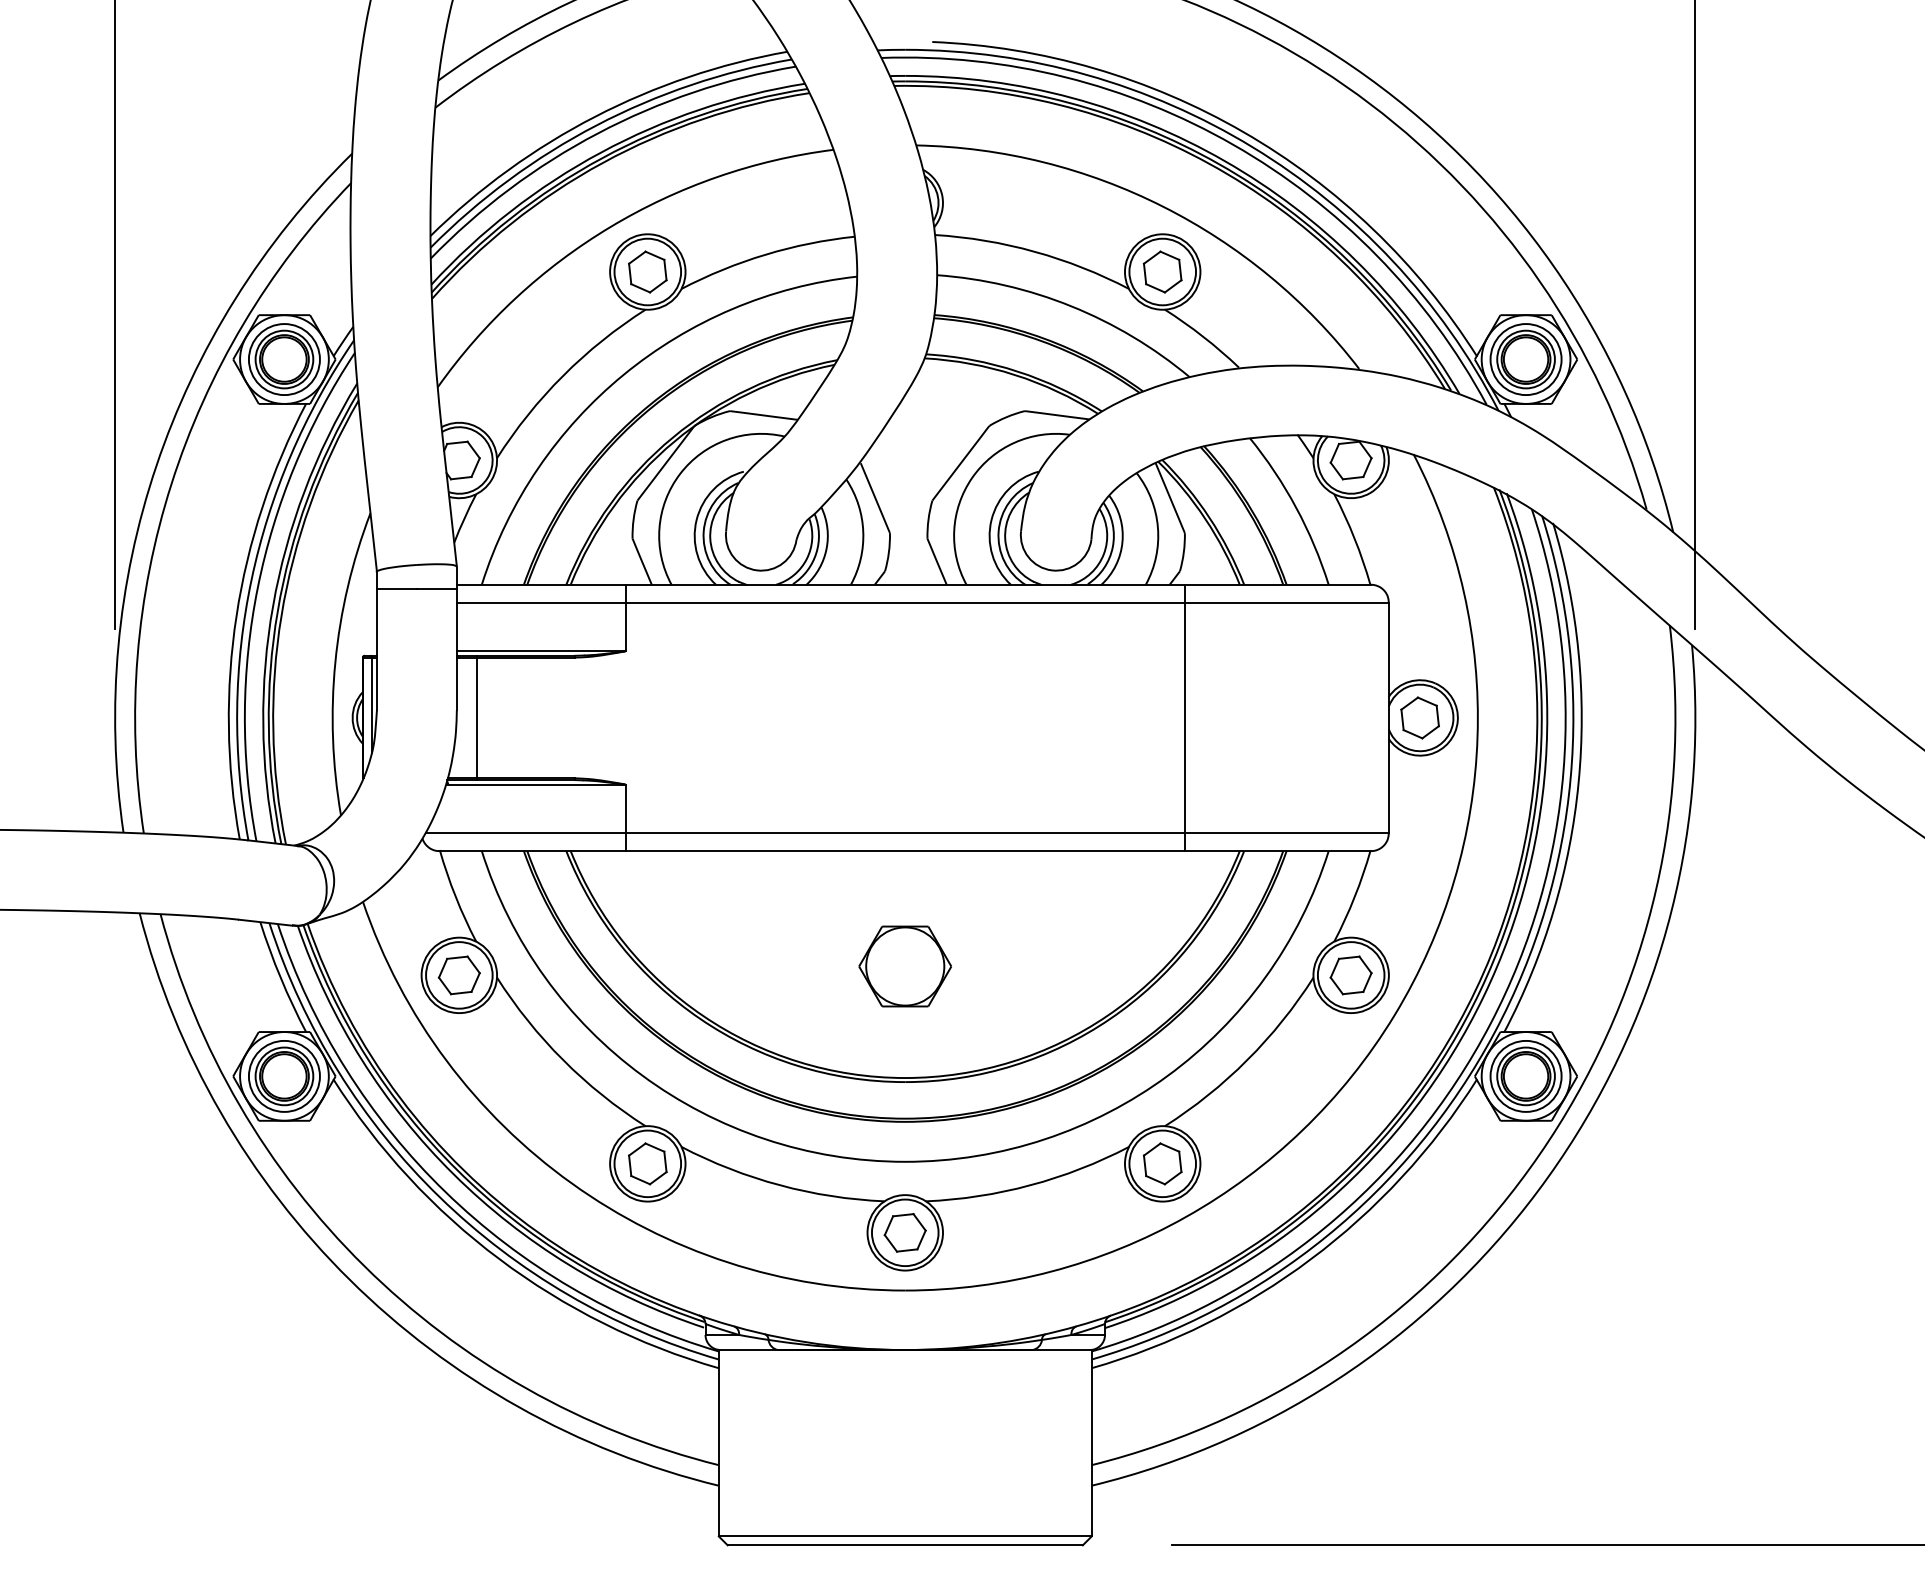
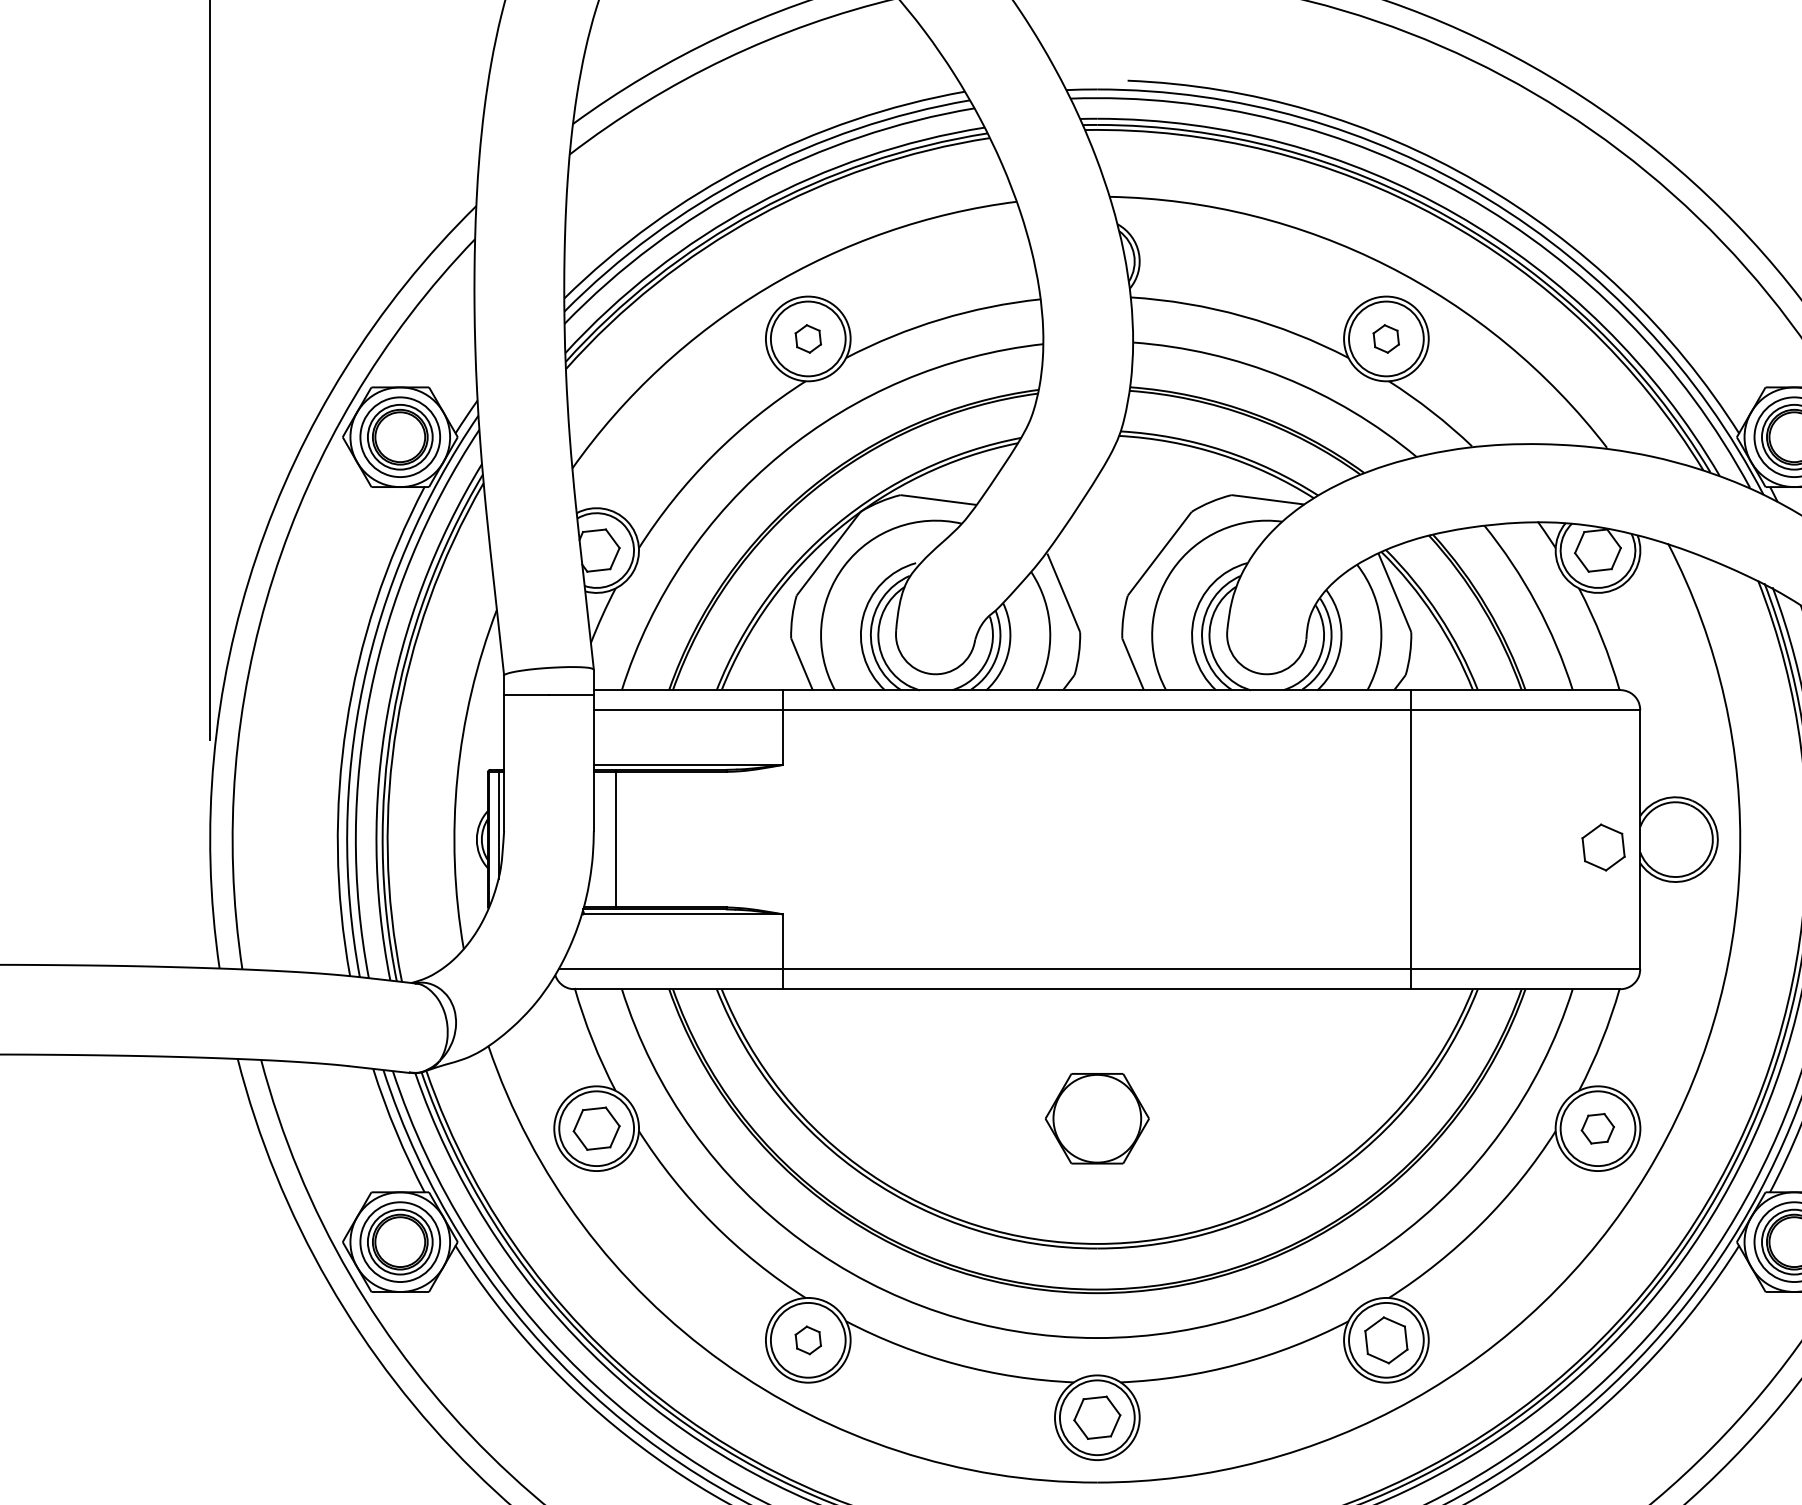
part: (647, 271) -> (807, 338), size x0.6
part: (1162, 271) -> (1386, 338), size x0.6
part: (1419, 717) -> (1602, 847), moved
part: (1350, 975) -> (1597, 1128), size x0.7
part: (647, 1163) -> (807, 1339), size x0.6

